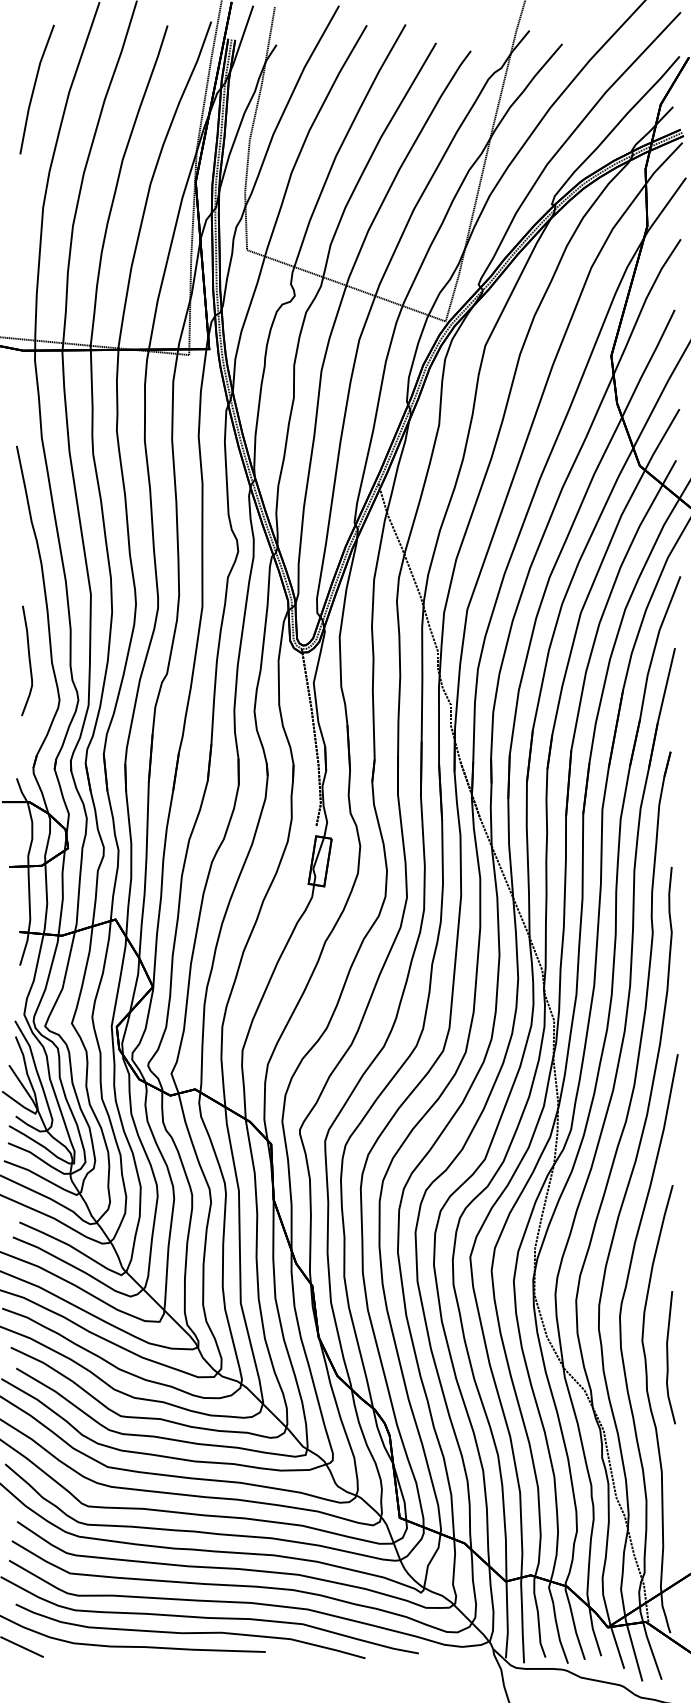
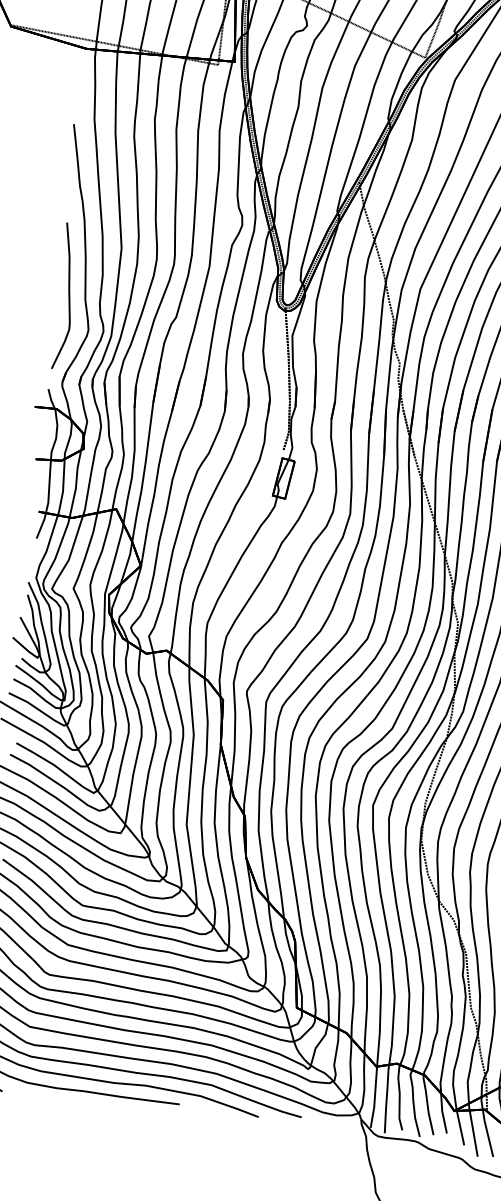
part: (26, 660) -> (65, 295), size x1.67

